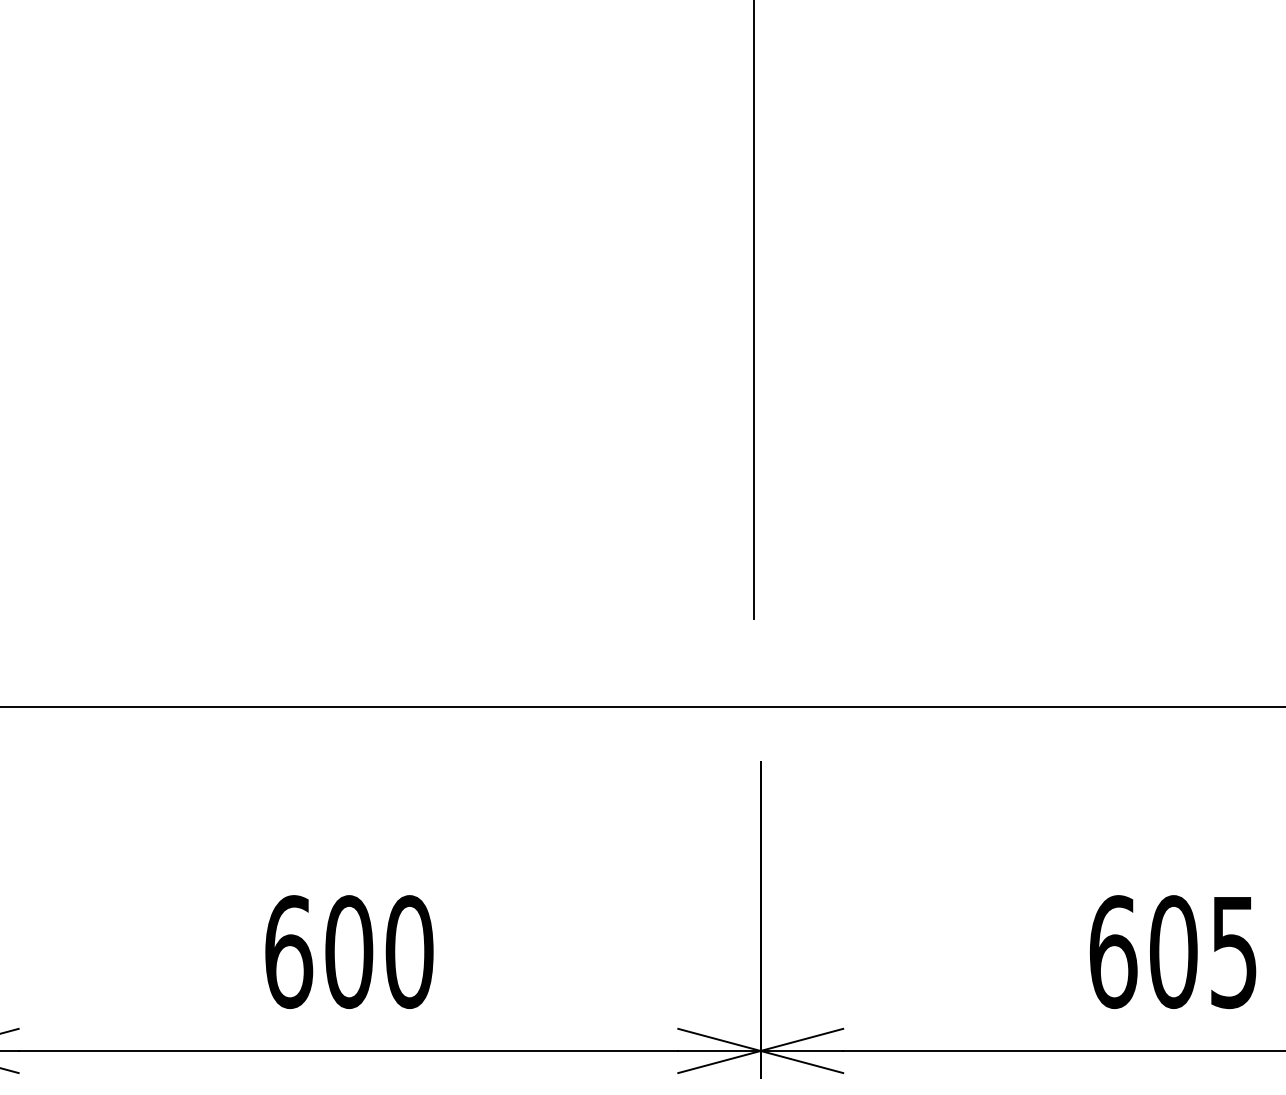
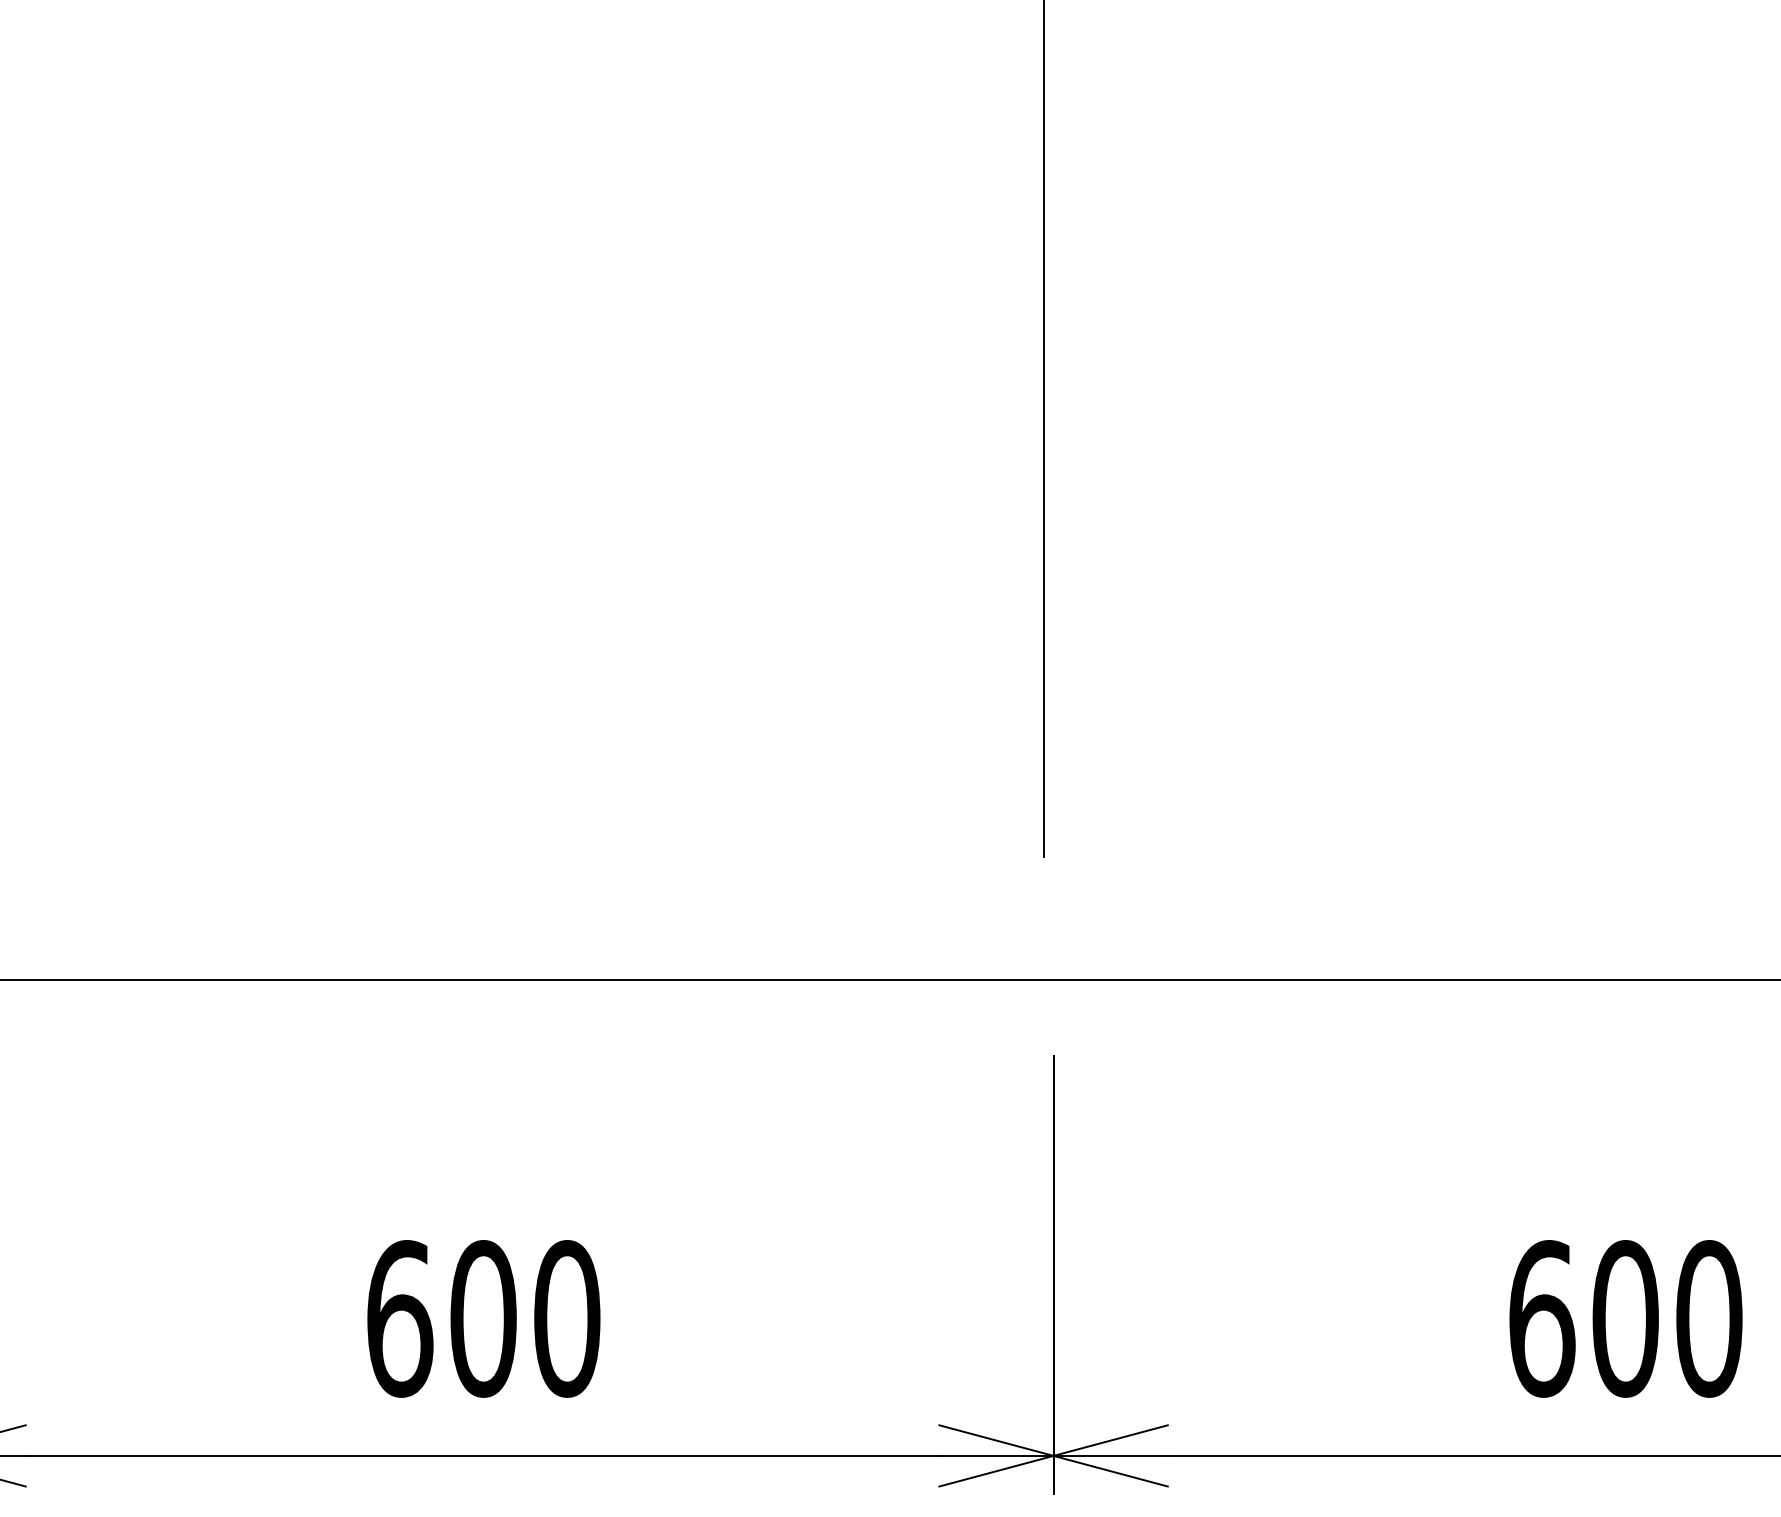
text: (1234, 952) -> (1709, 1319), 605 -> 600

